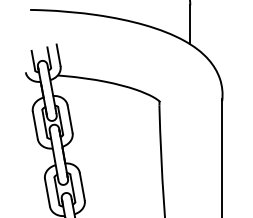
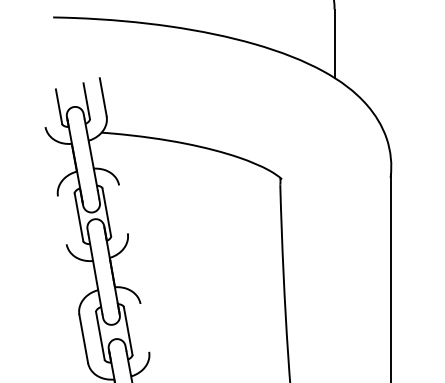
line: (69, 118) -> (122, 208), removed
line: (34, 125) -> (60, 220), removed
line: (81, 186) -> (143, 327), removed

